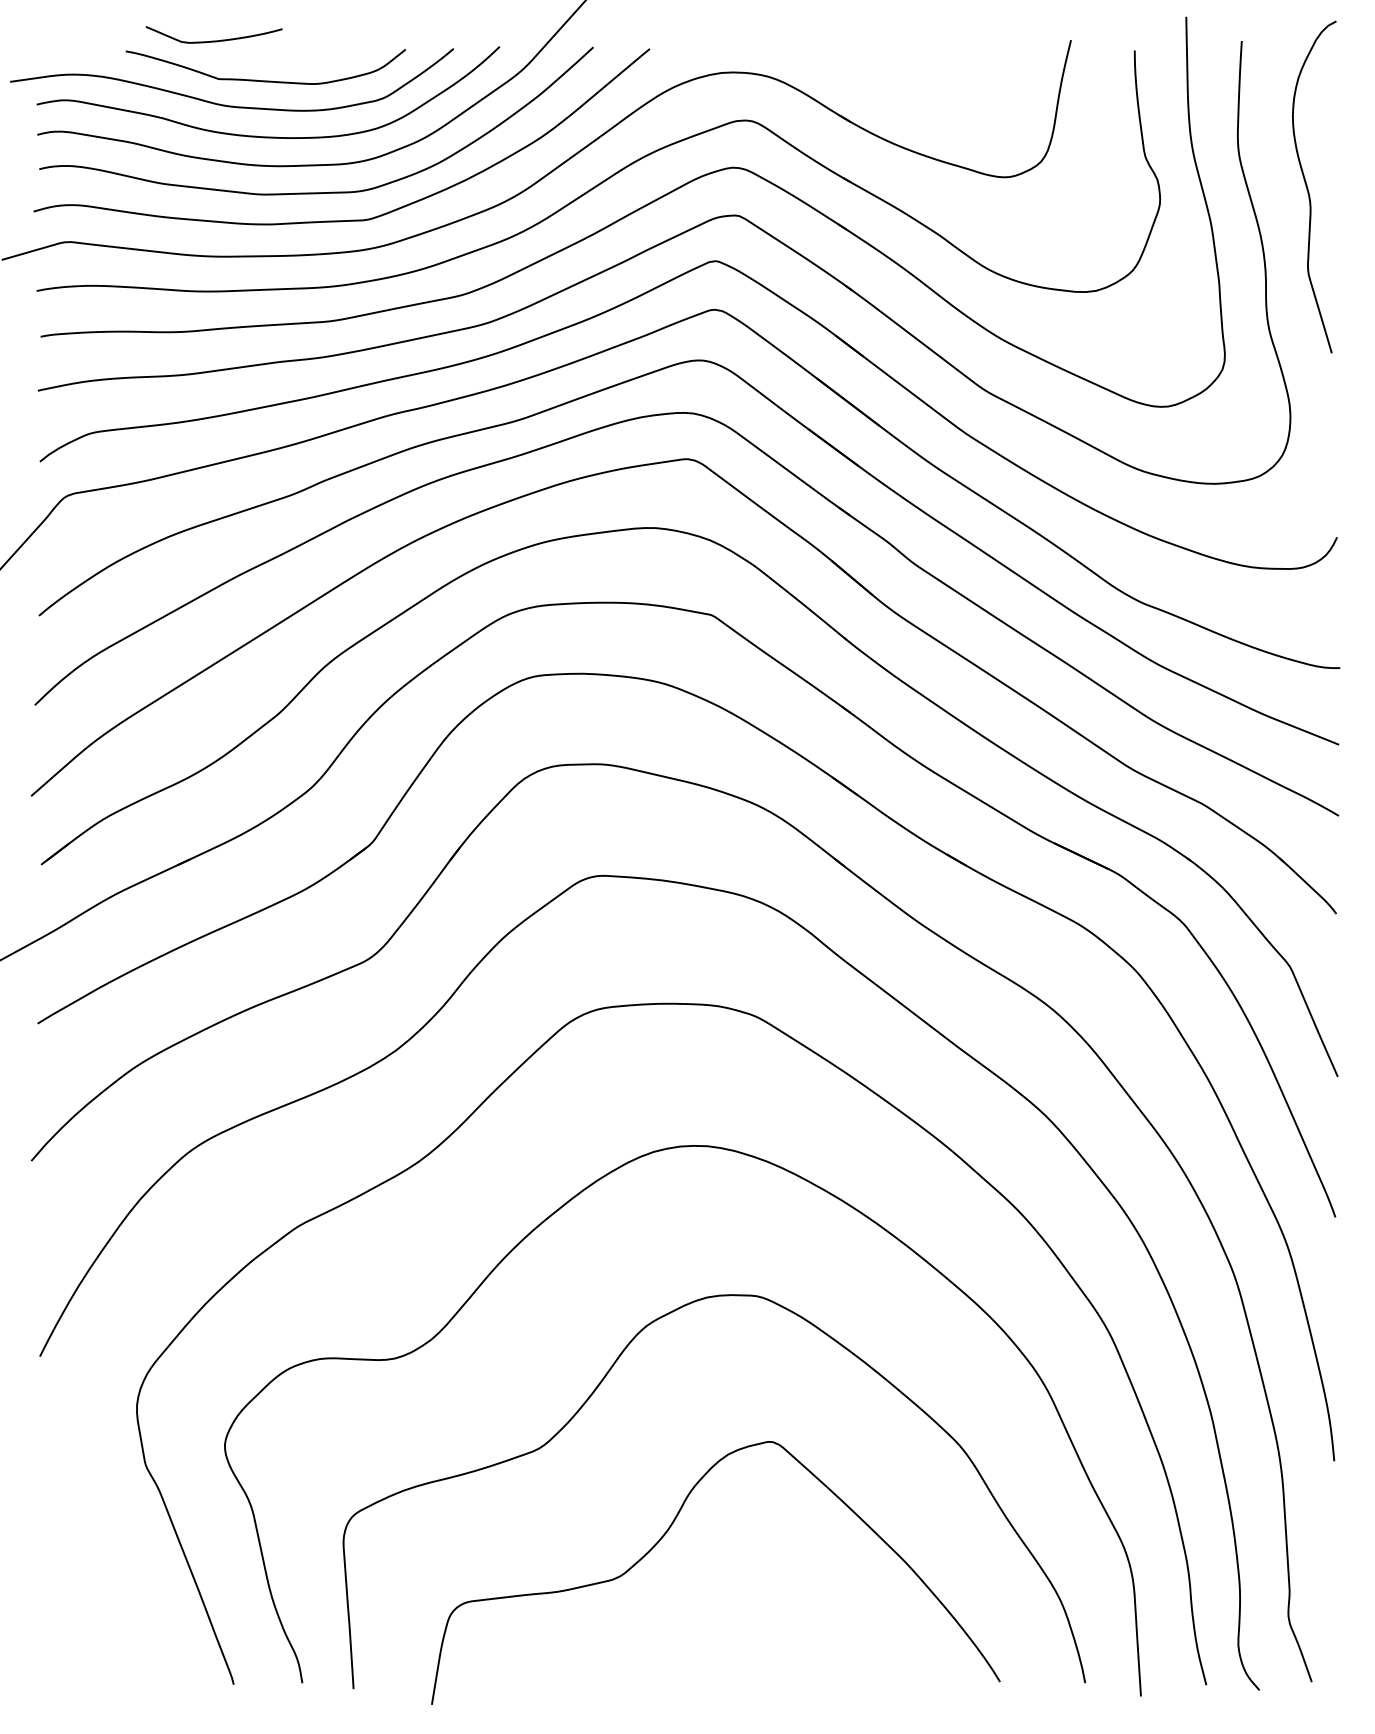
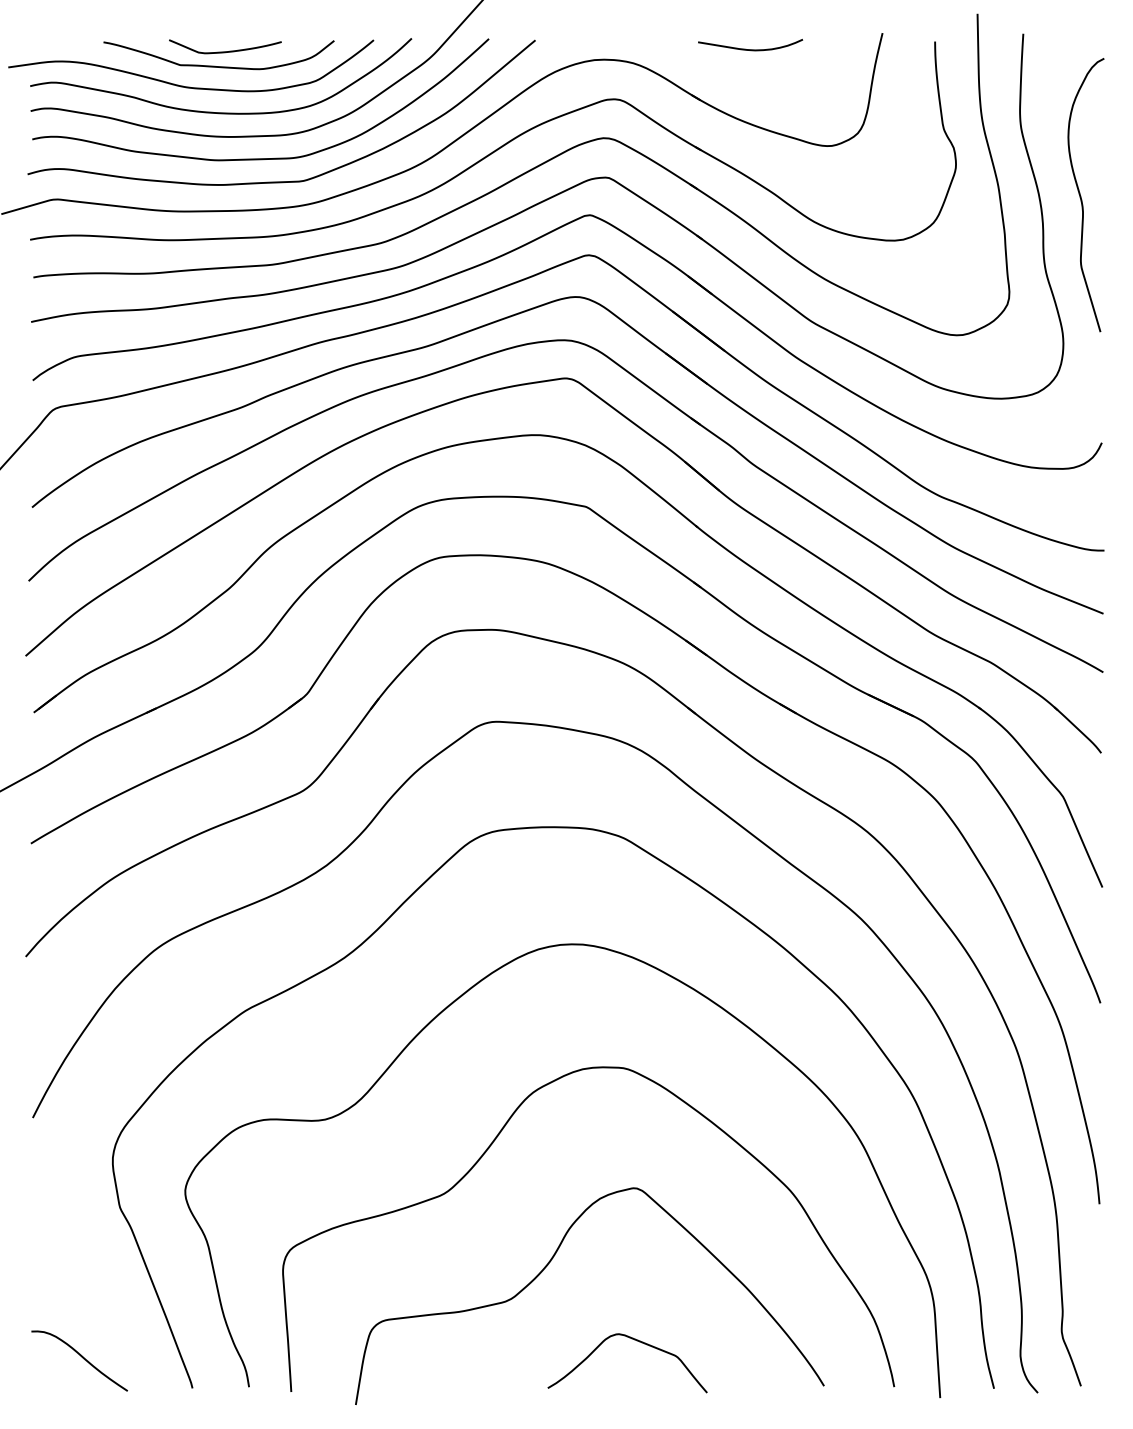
curve: (214, 40) -> (225, 51), moved
curve: (910, 60) -> (750, 49), added
curve: (1308, 188) -> (1081, 196), moved
curve: (772, 1627) -> (636, 1341), added
curve: (99, 1647) -> (81, 1357), added

